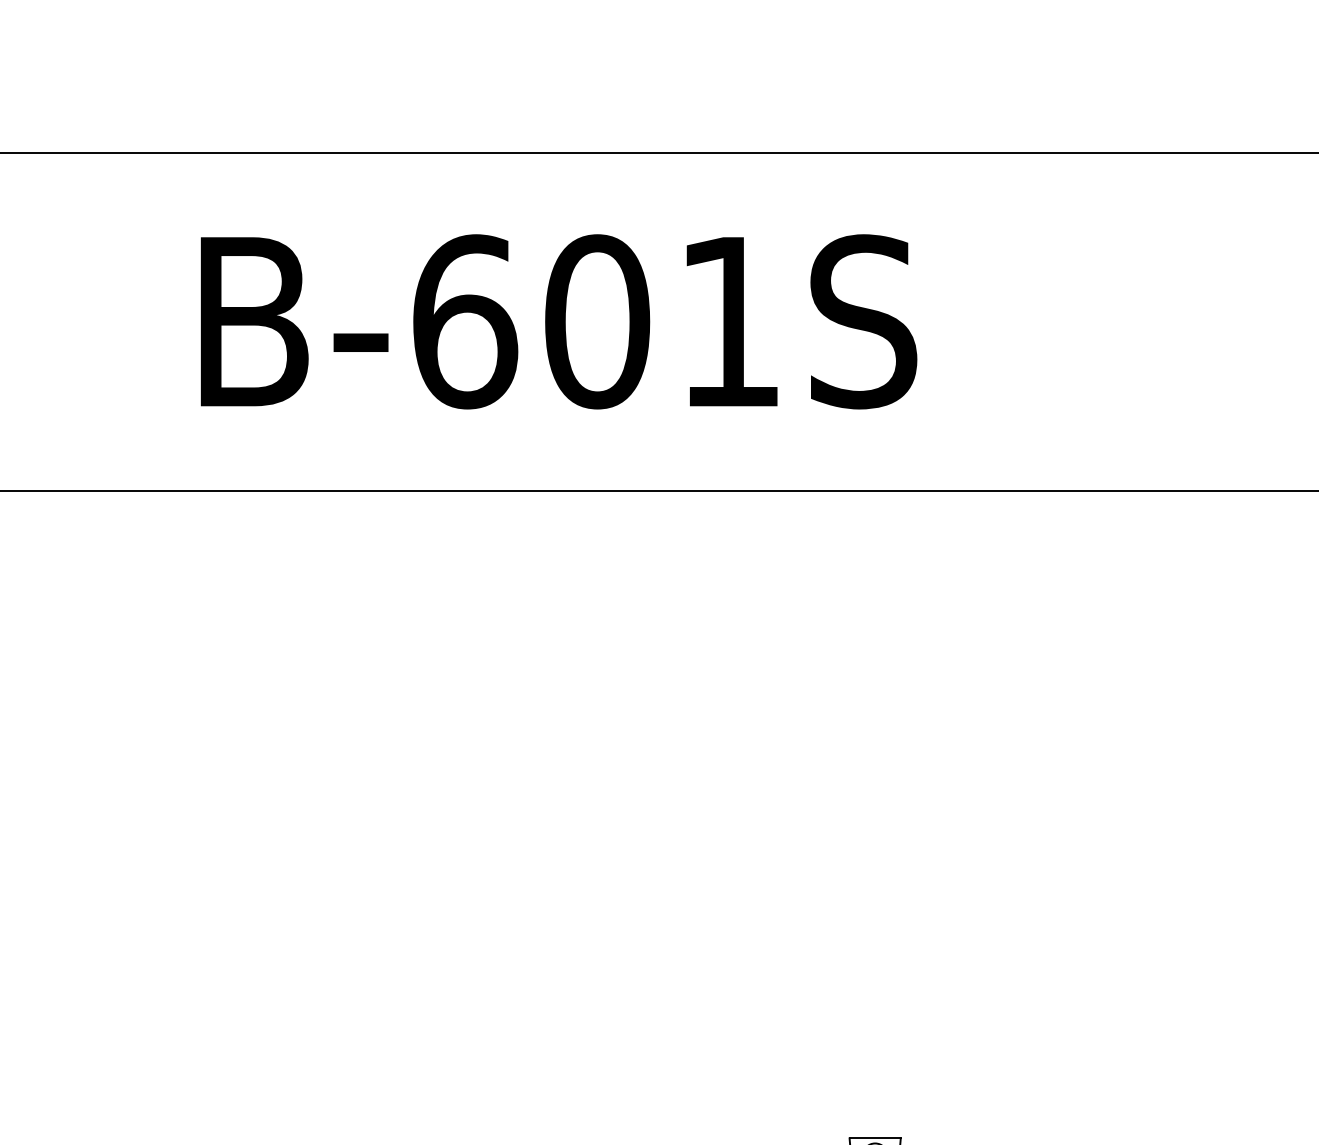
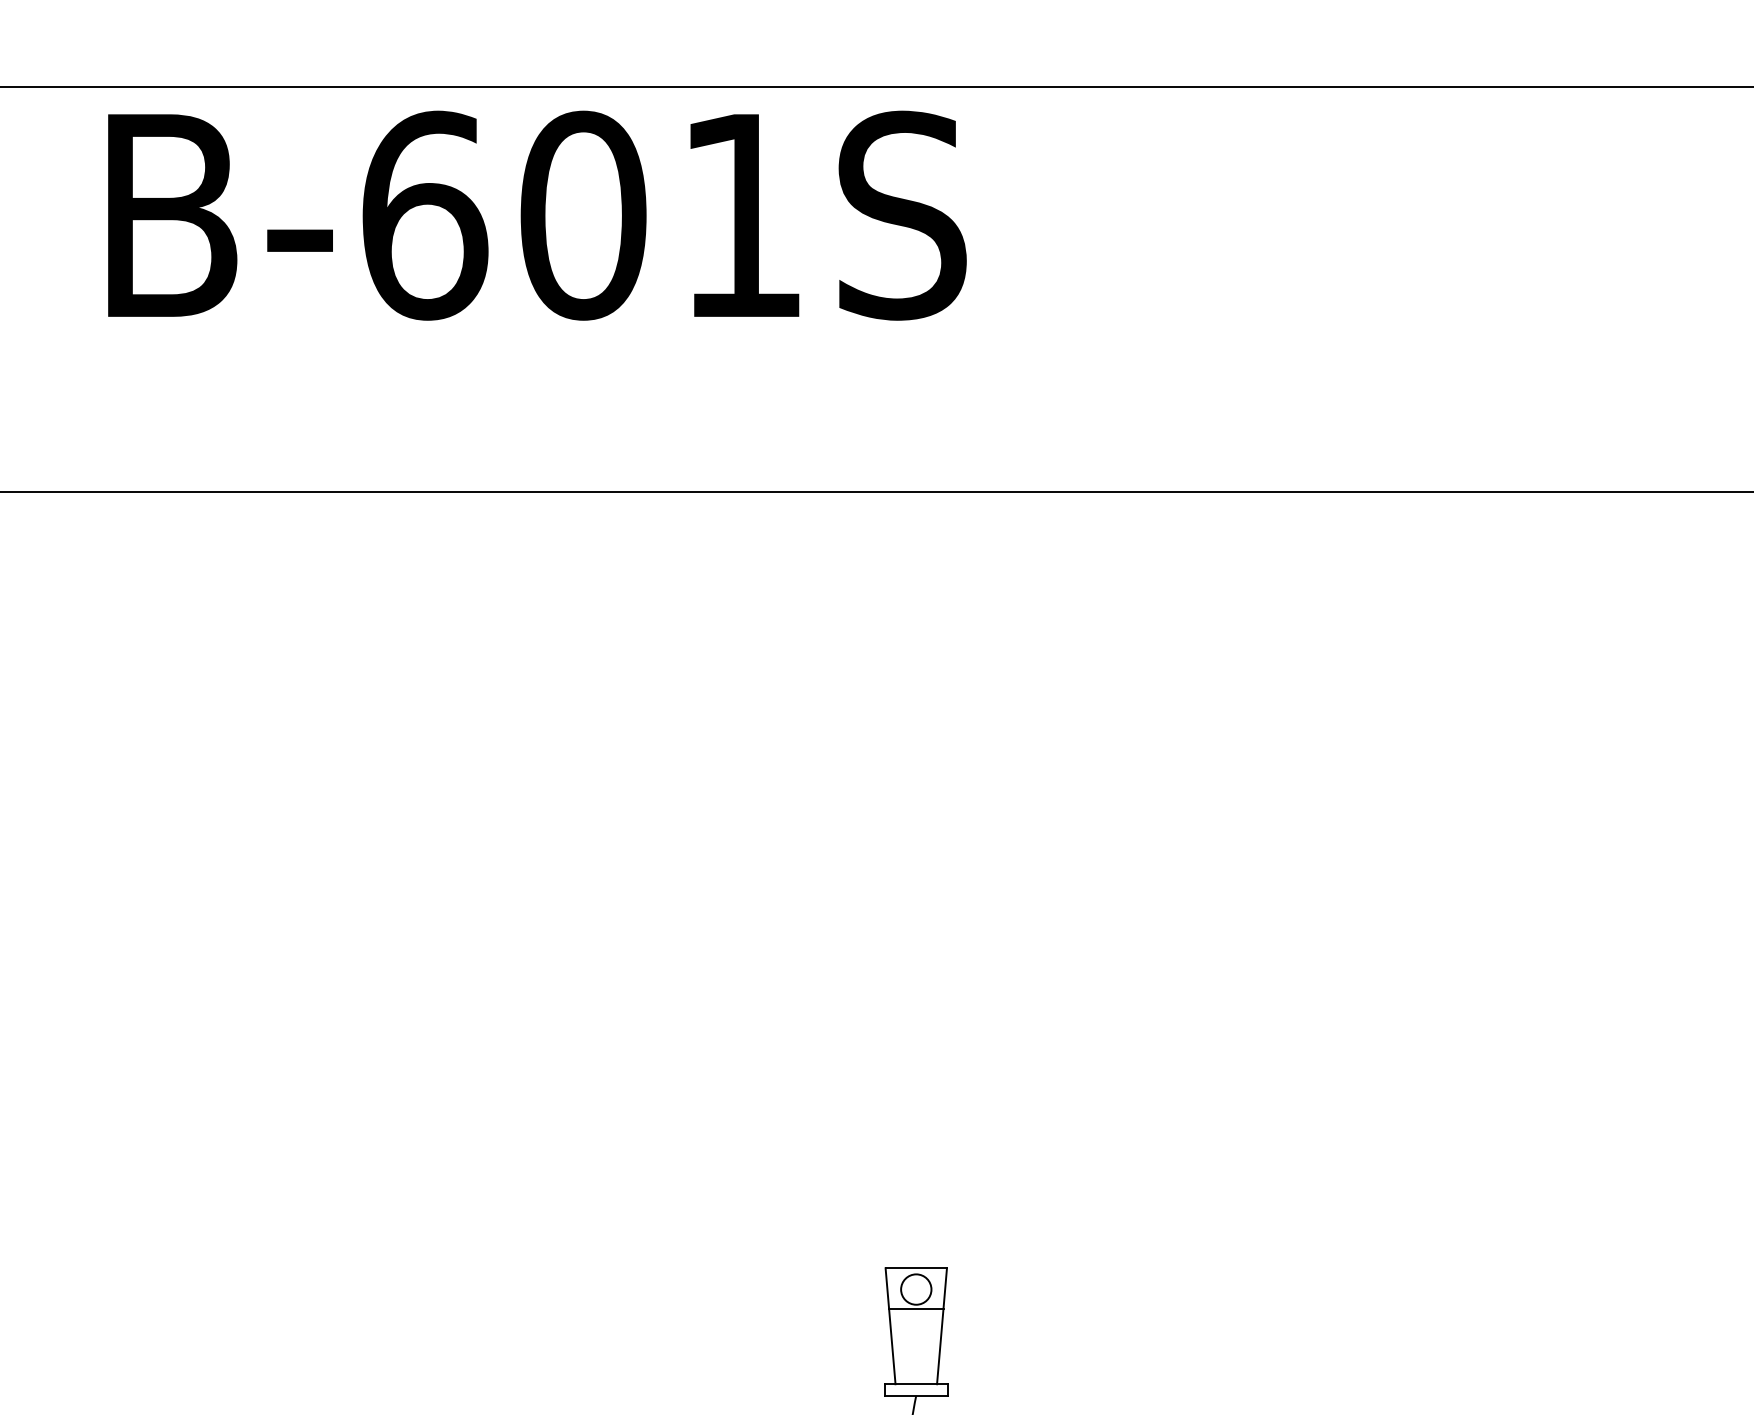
text: (559, 321) -> (537, 215), moved

